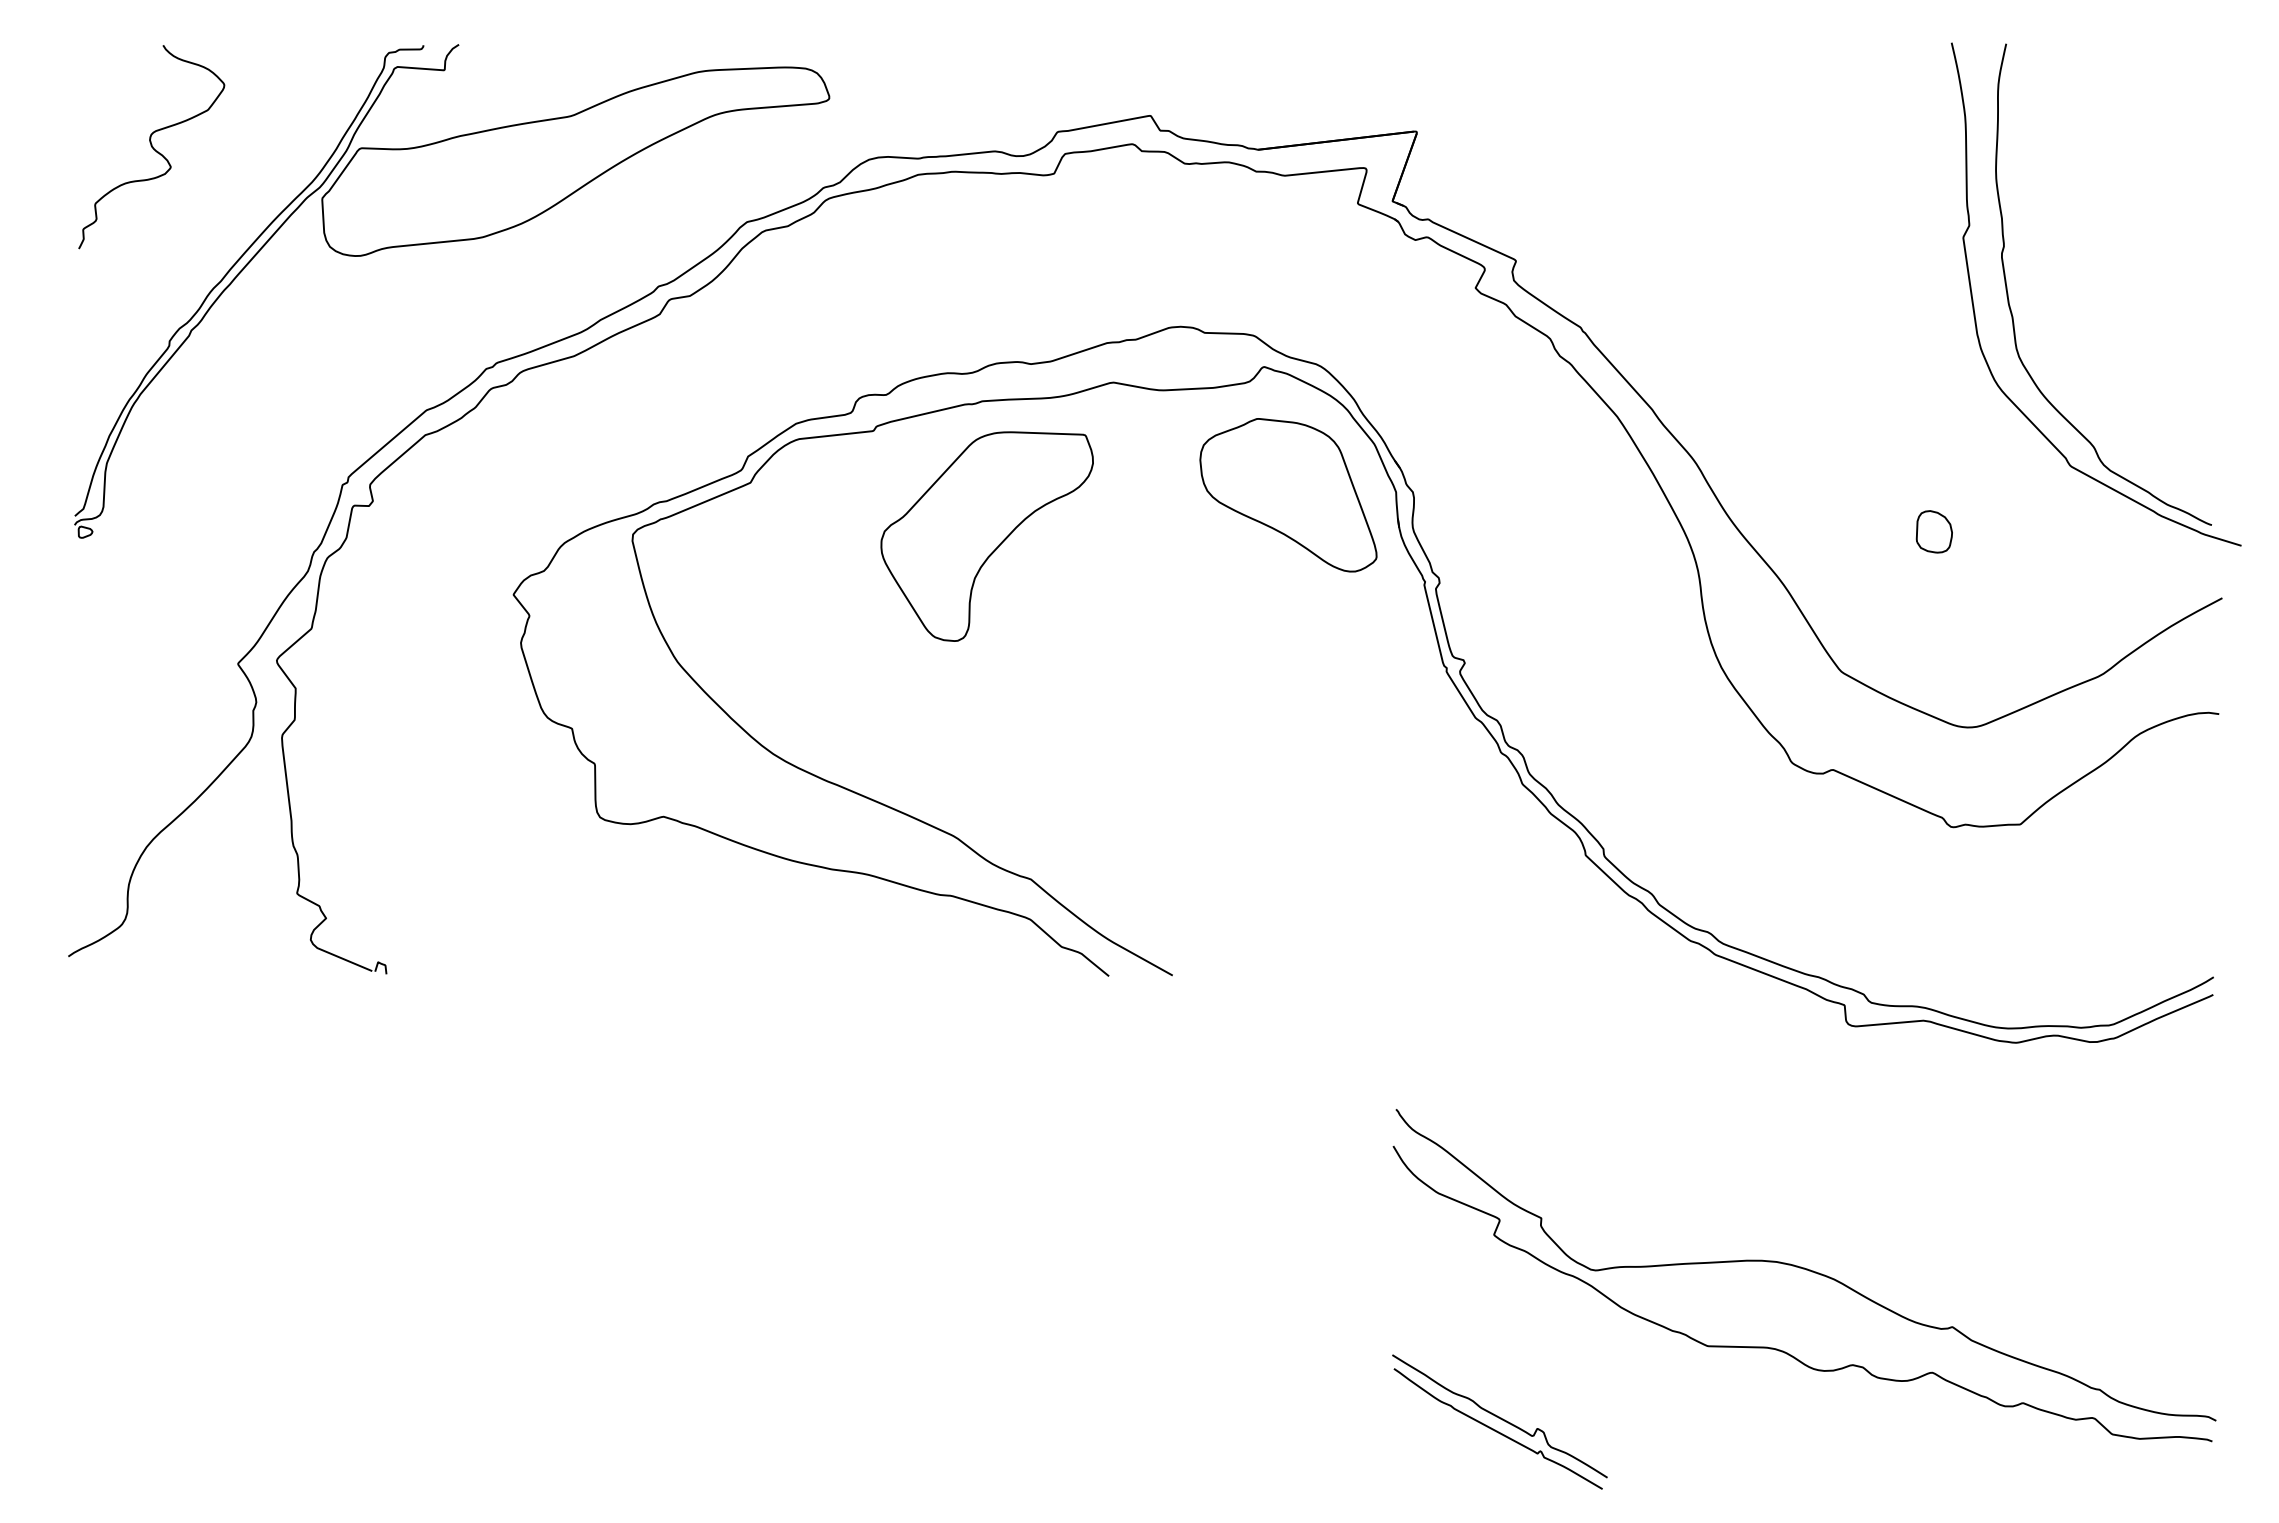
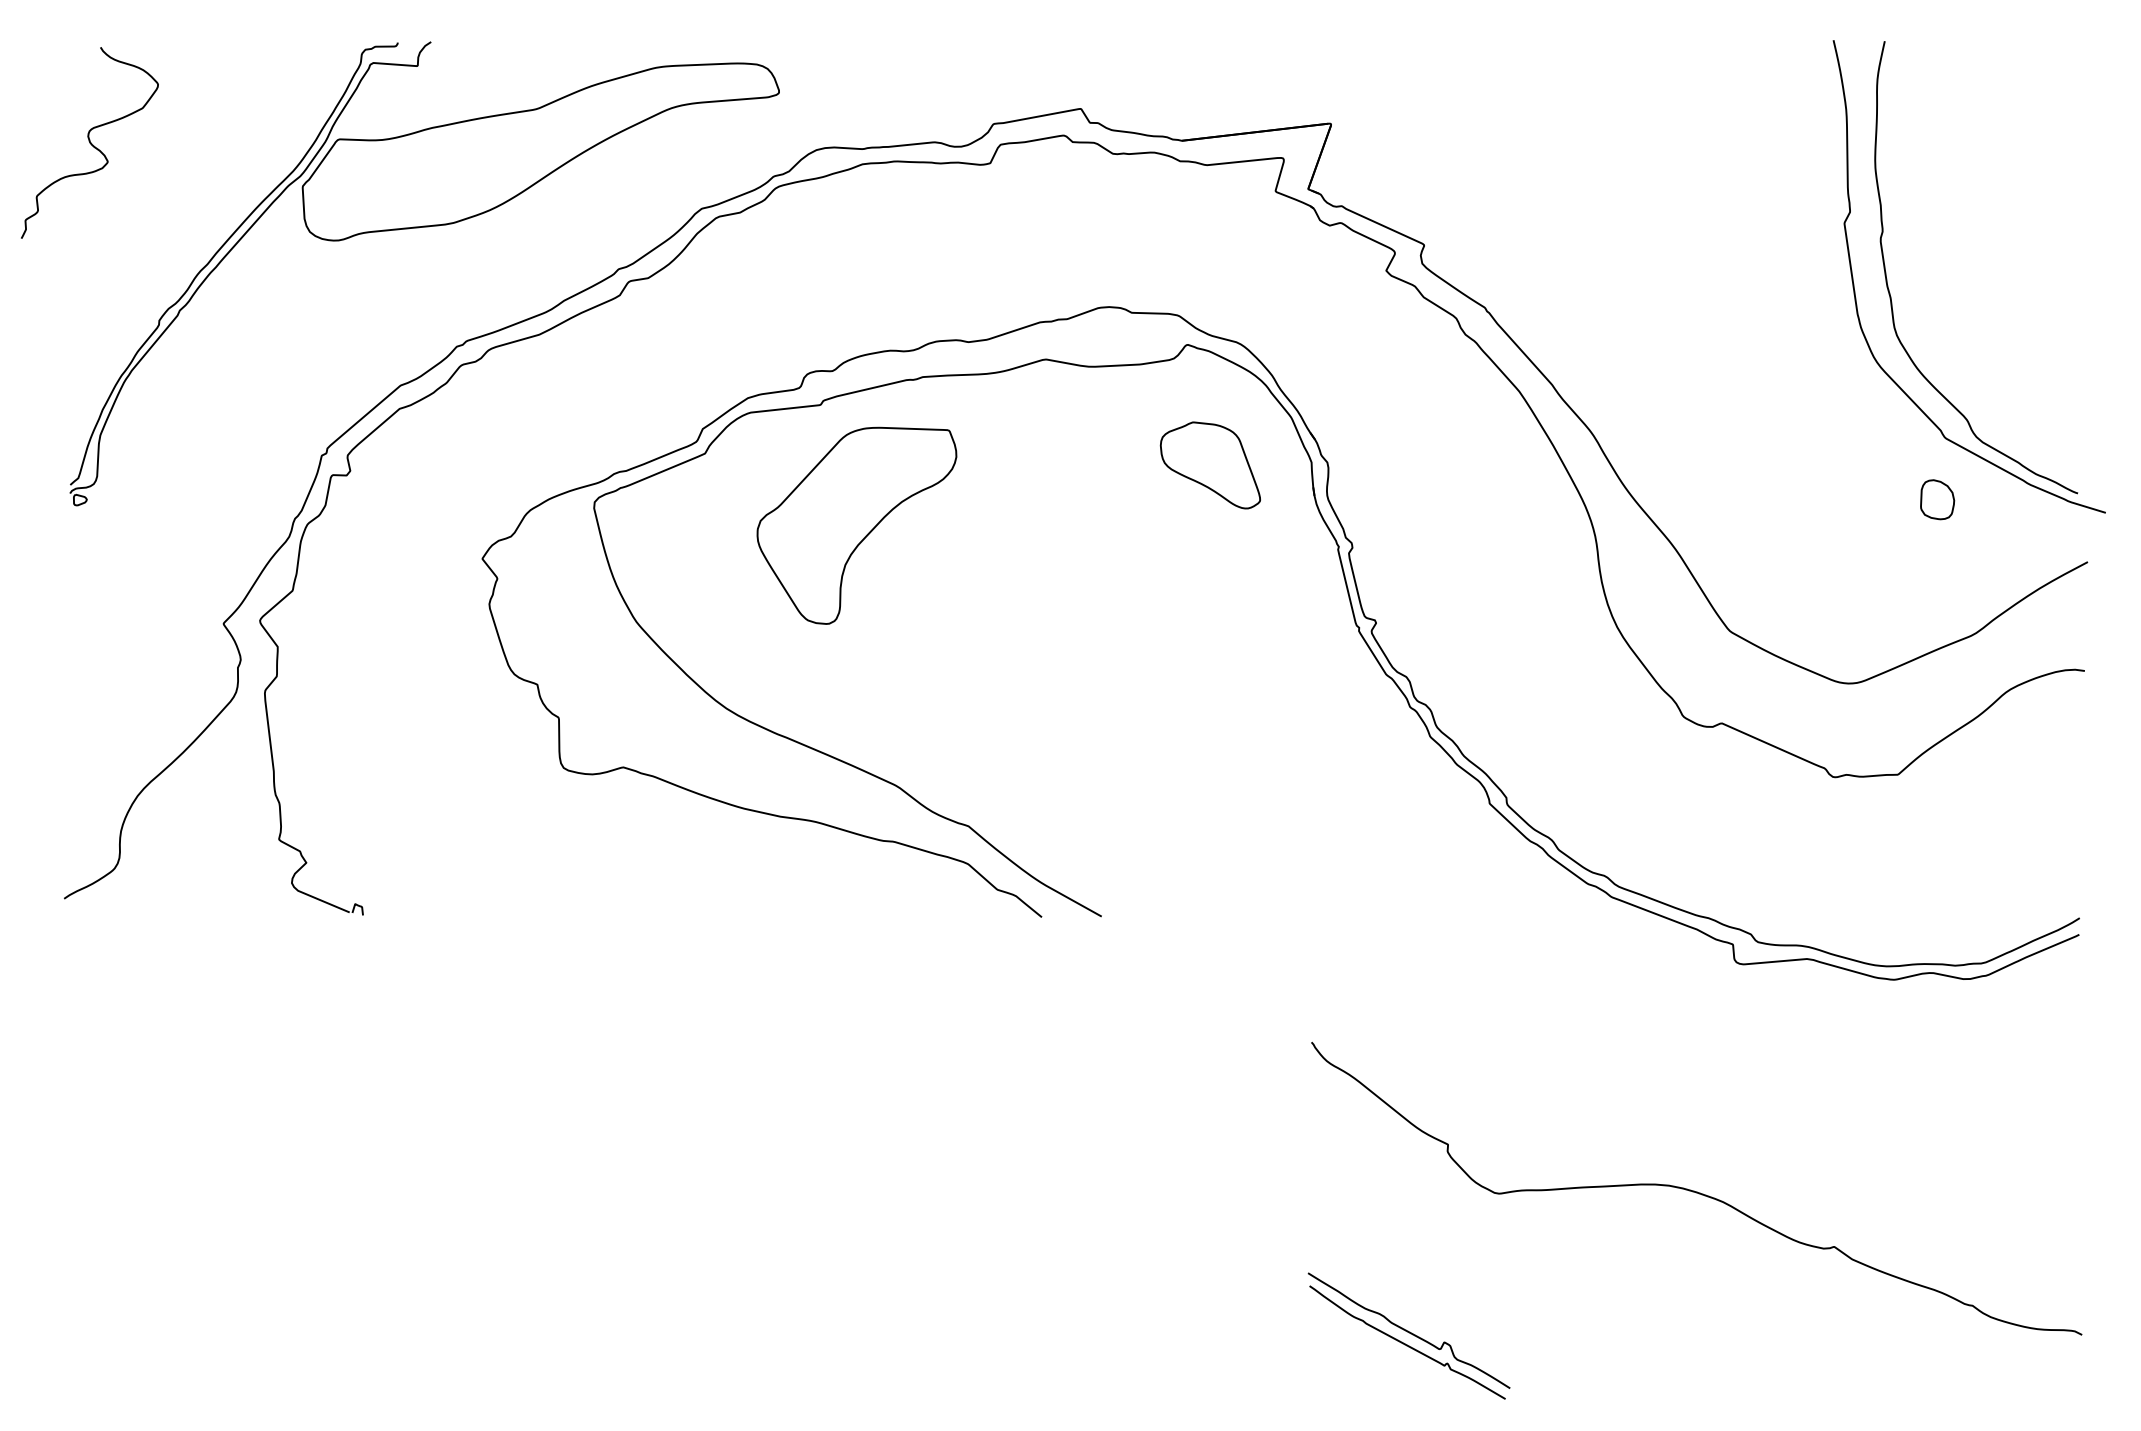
curve: (151, 147) -> (89, 143), moved
part: (1288, 495) -> (1210, 465), size x0.6
part: (1933, 531) -> (1936, 499), moved
part: (986, 536) -> (856, 525), moved
curve: (1783, 1350) -> (1675, 1268), removed

